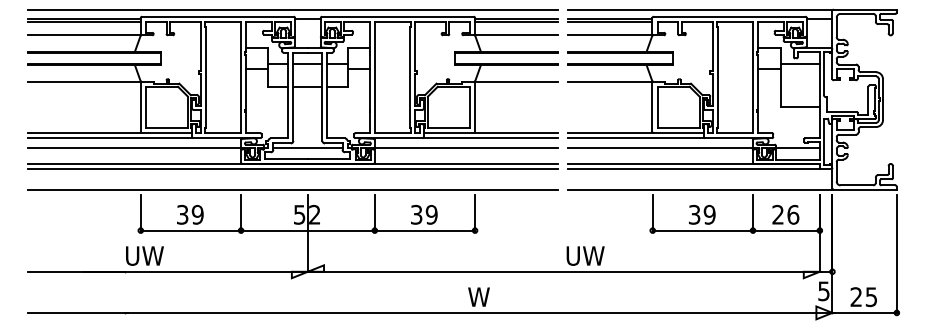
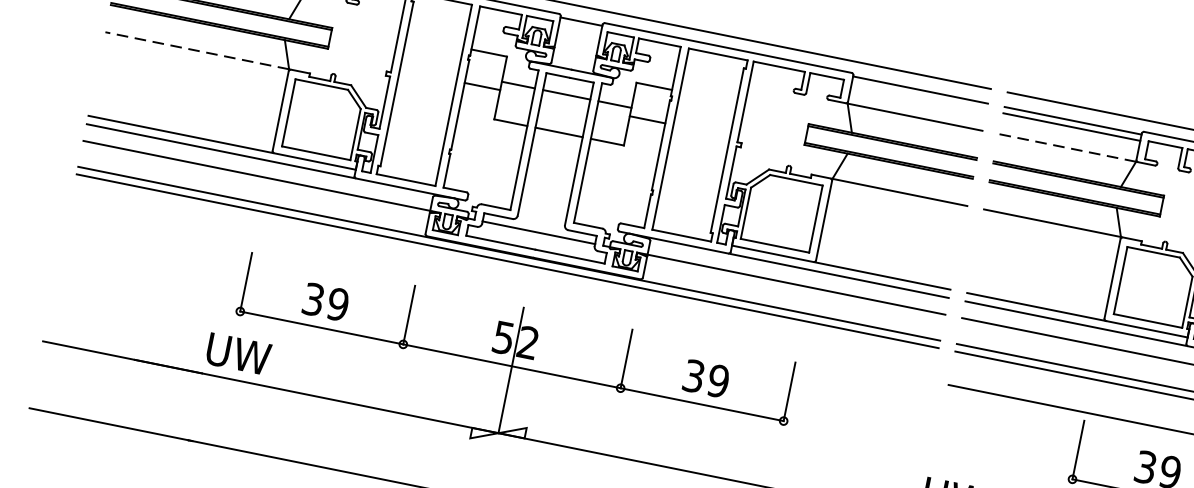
line: (516, 22) -> (919, 96), removed
line: (609, 35) -> (1066, 147), solid -> dashed
line: (84, 81) -> (197, 50), solid -> dashed
line: (292, 189) -> (500, 294), removed

